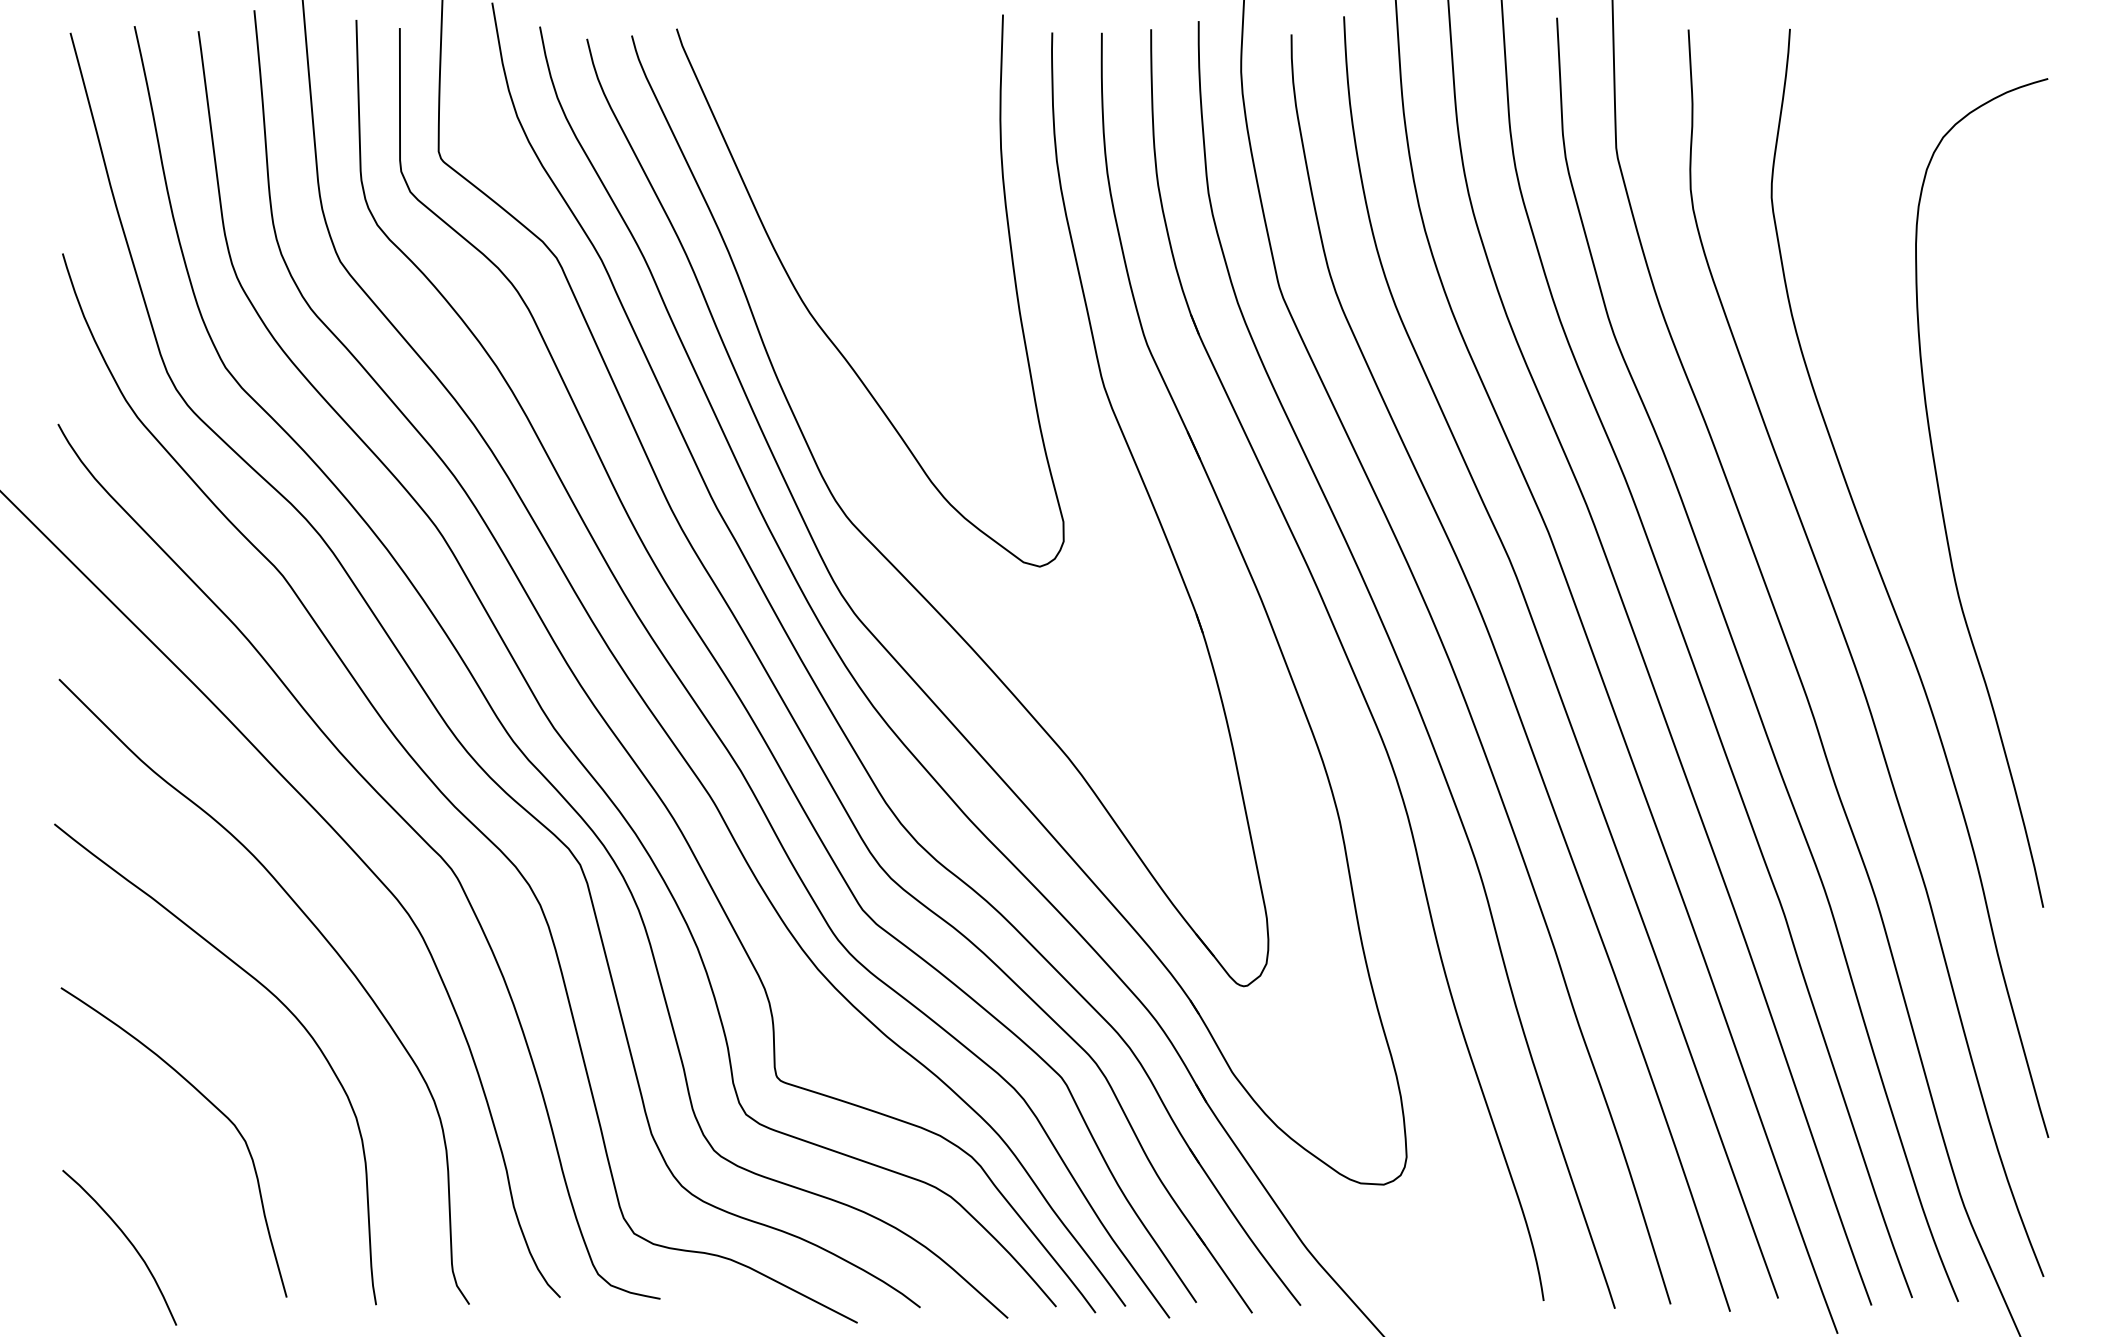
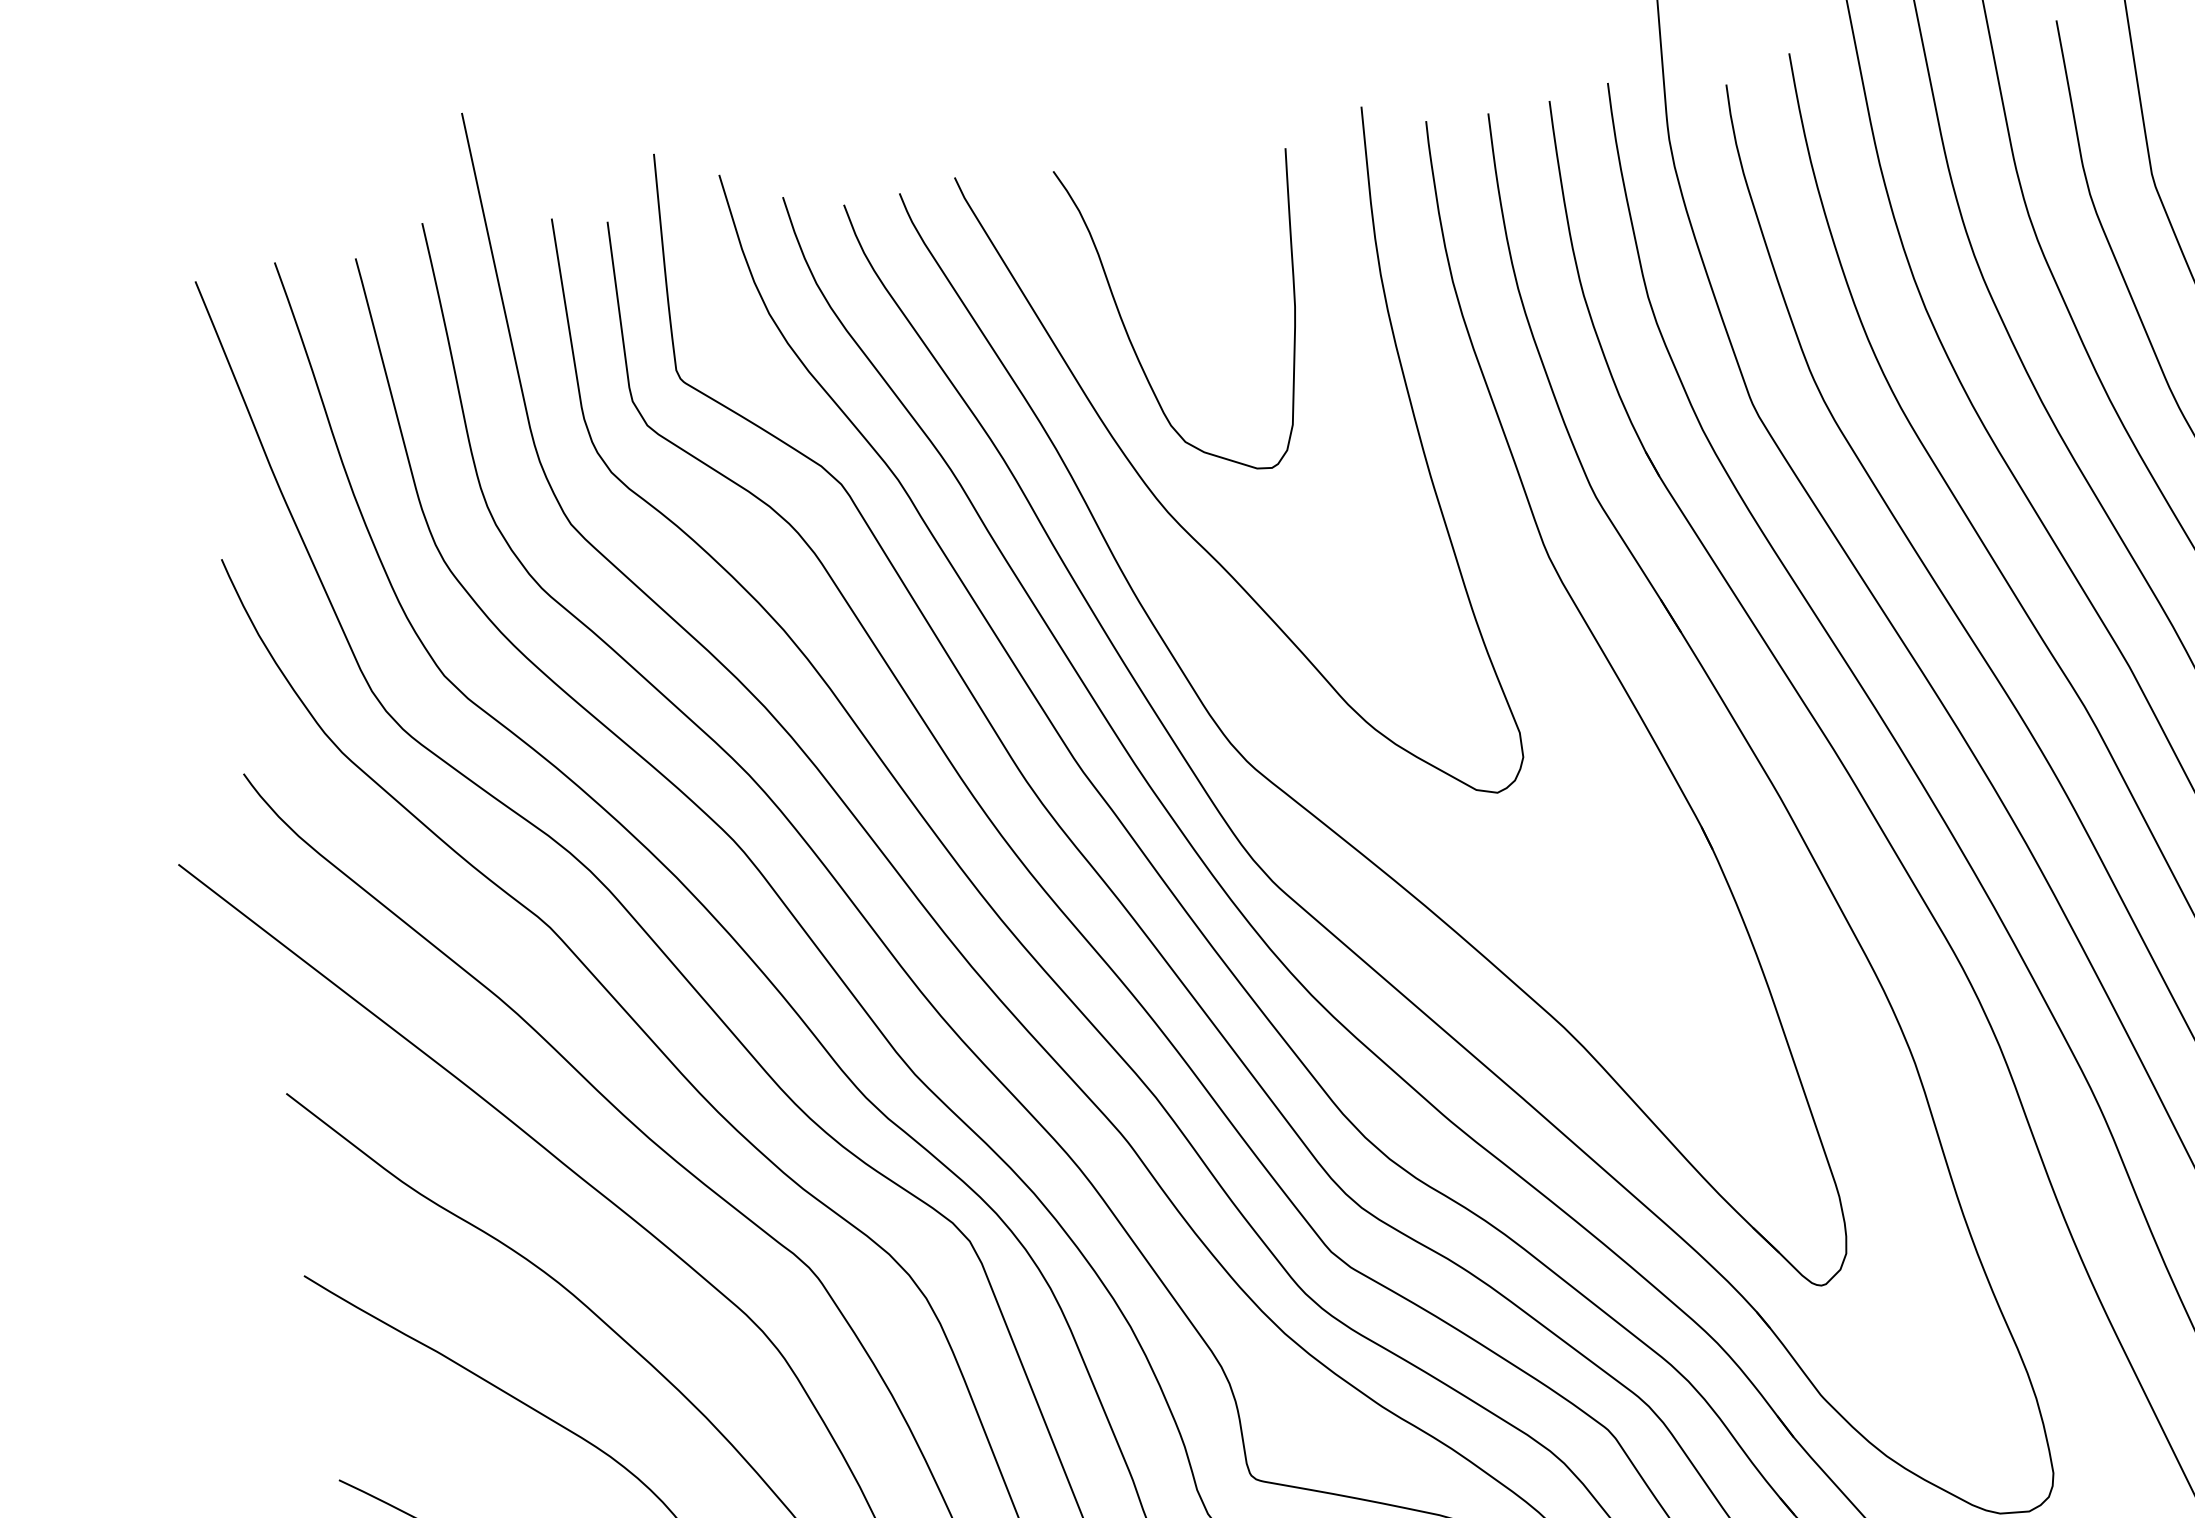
curve: (799, 176) -> (1132, 342), added

